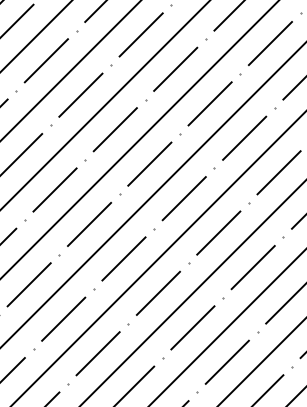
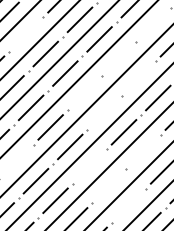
line: (270, 43) -> (153, 24), removed
line: (46, 60) -> (26, 34), removed
line: (208, 103) -> (118, 58), removed
line: (244, 138) -> (138, 78), removed
line: (149, 162) -> (84, 92), removed
line: (184, 198) -> (104, 112), removed
line: (253, 266) -> (143, 151), removed
line: (29, 284) -> (16, 161), removed
line: (157, 293) -> (89, 166), removed
line: (193, 326) -> (109, 185), removed
line: (226, 362) -> (128, 205), removed

